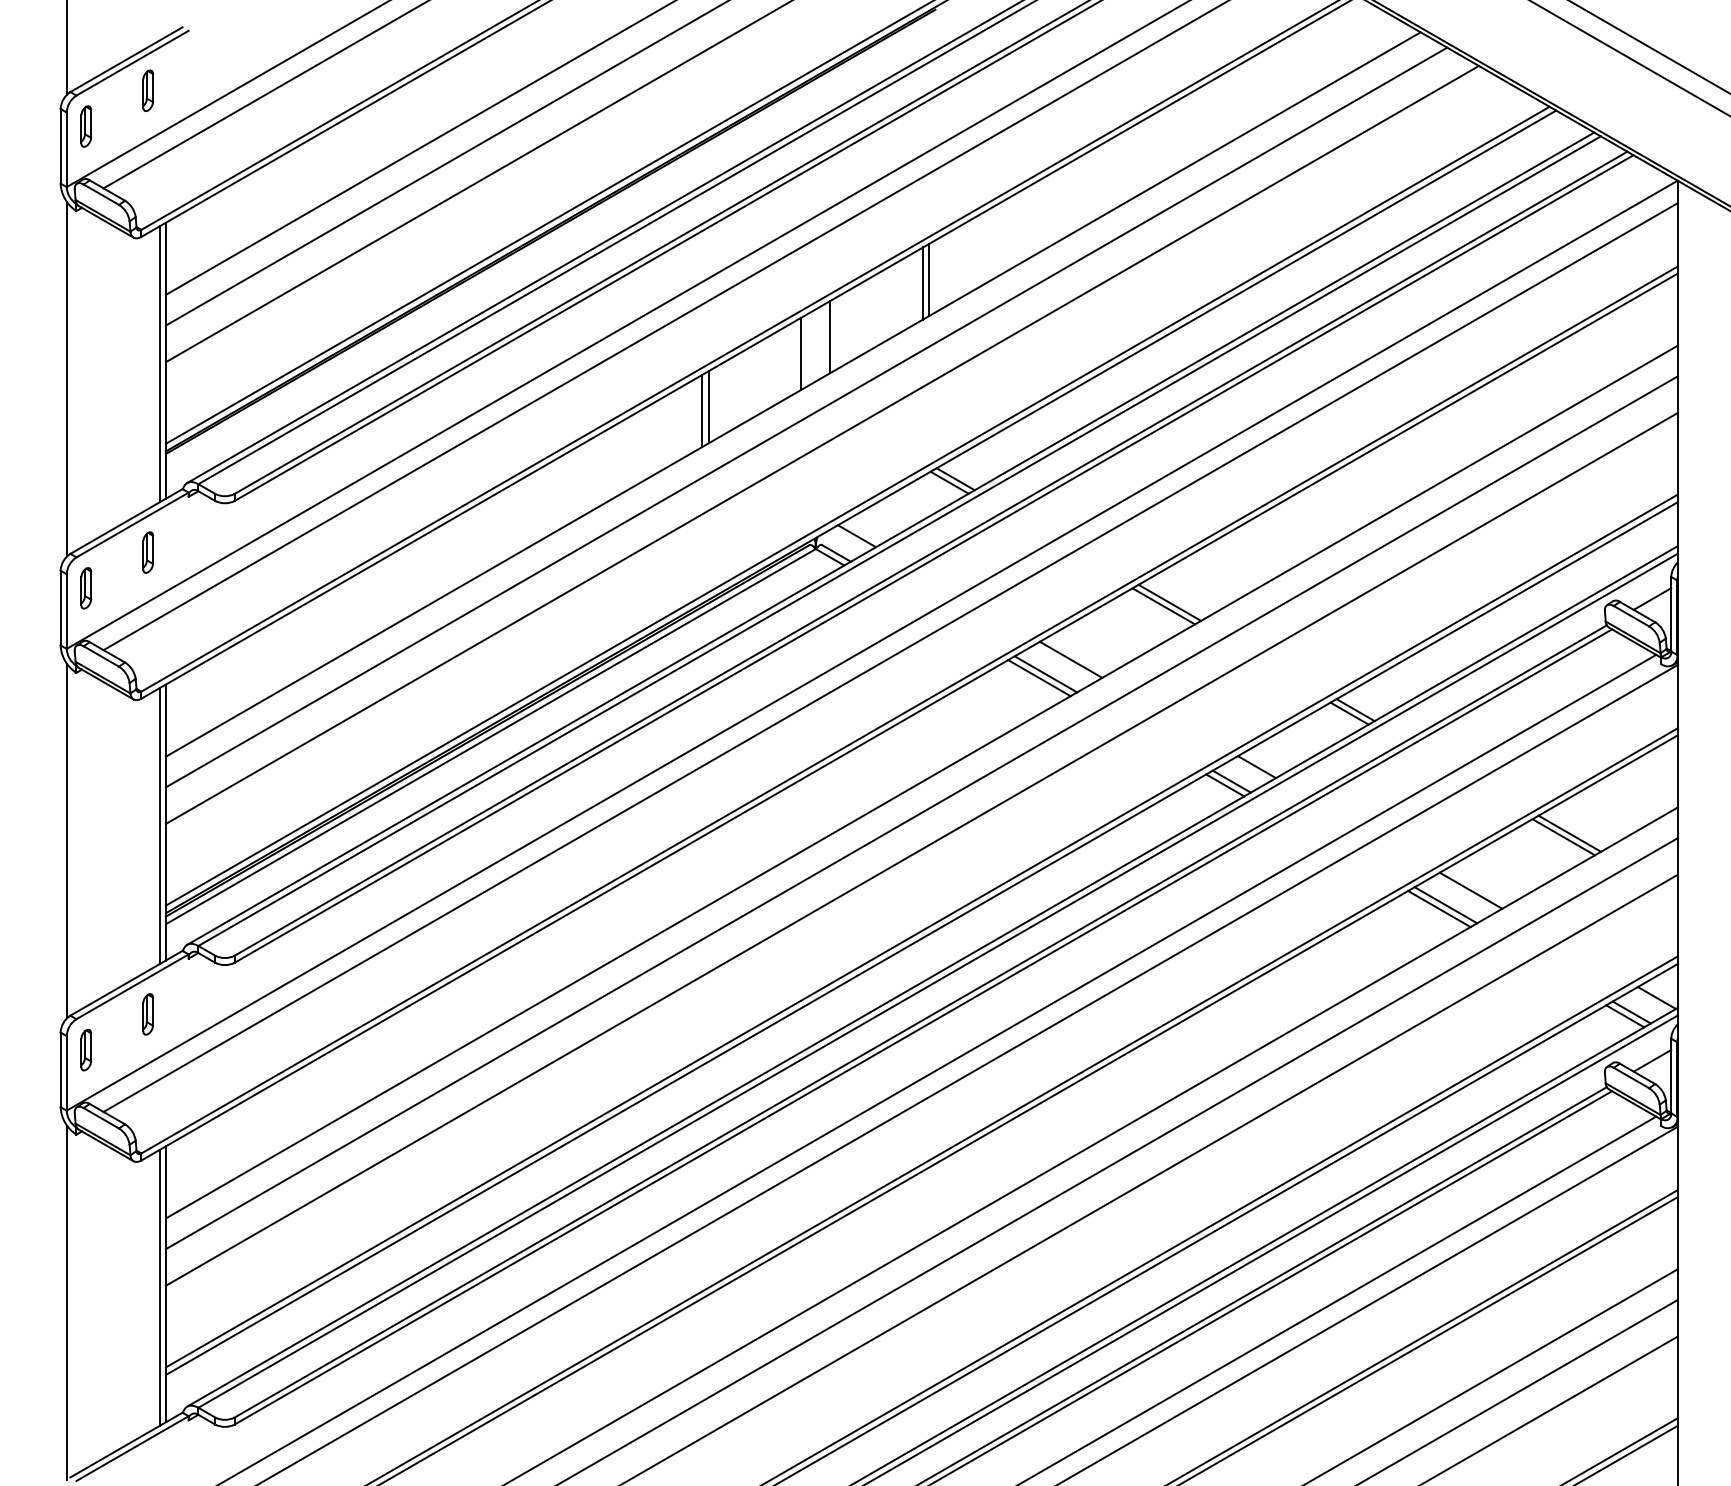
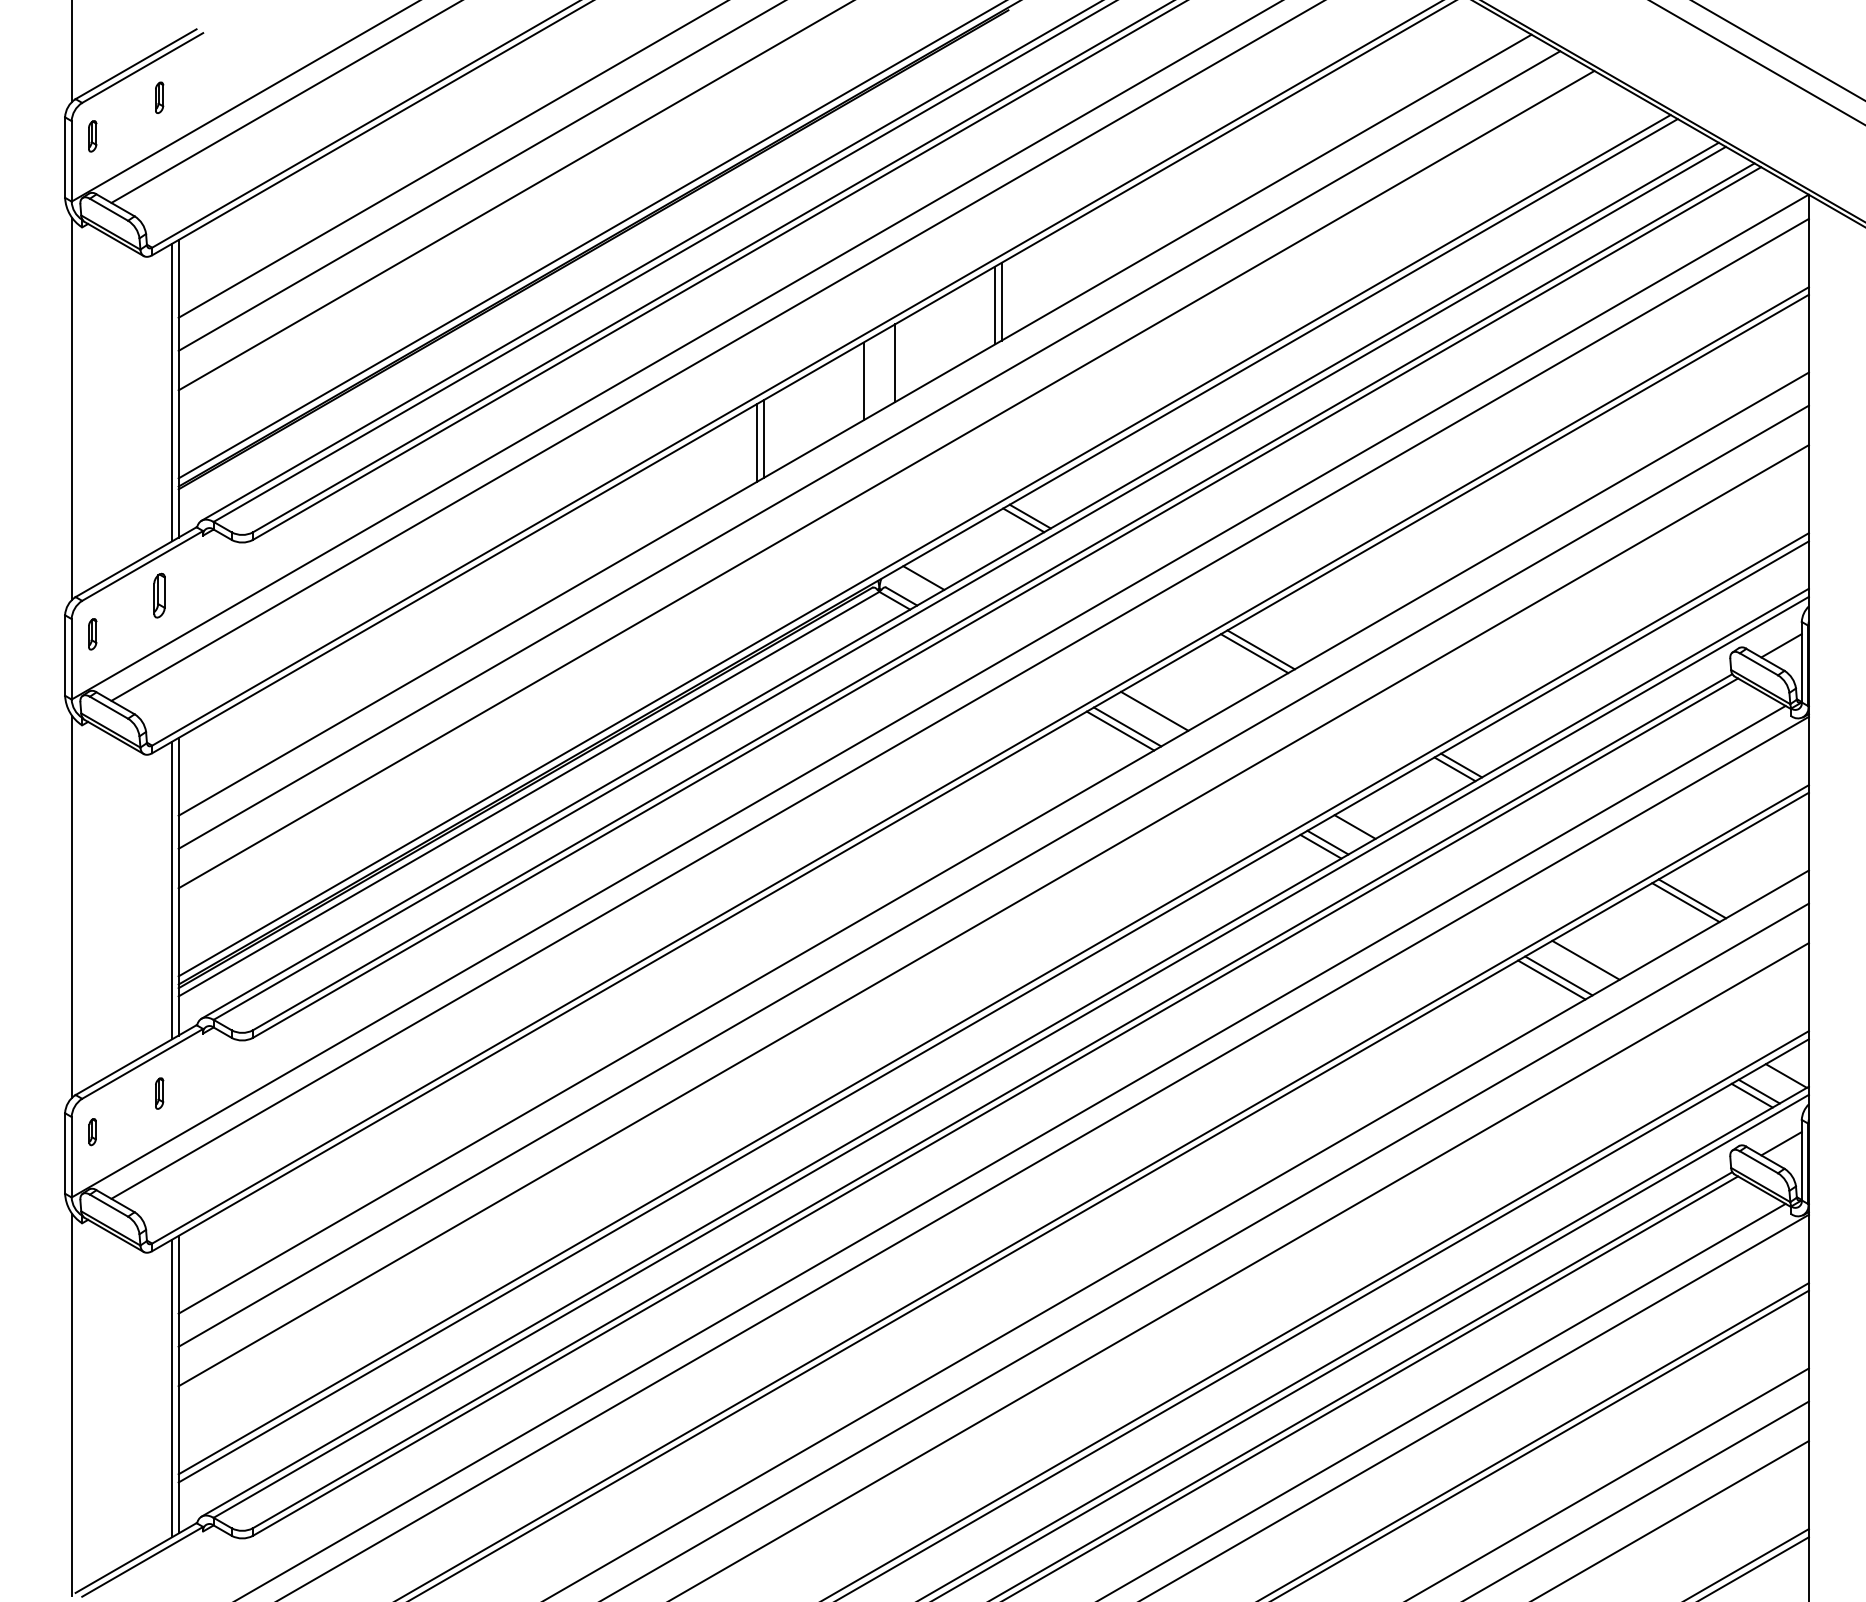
part: (148, 90) -> (159, 97), size x0.7
part: (86, 126) -> (92, 136), size x0.7
part: (86, 588) -> (92, 634), size x0.7
part: (148, 1014) -> (159, 1093), size x0.7
part: (86, 1049) -> (92, 1131), size x0.6

